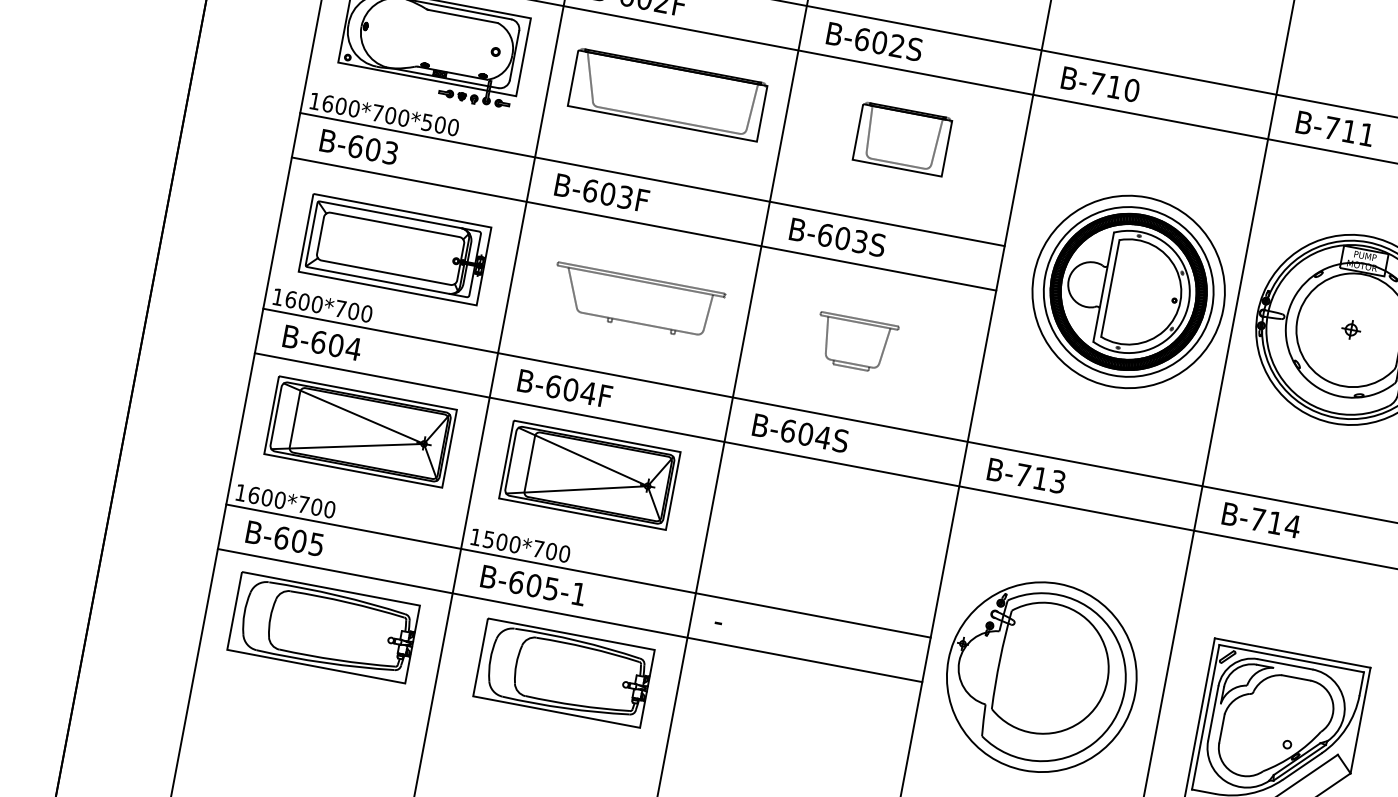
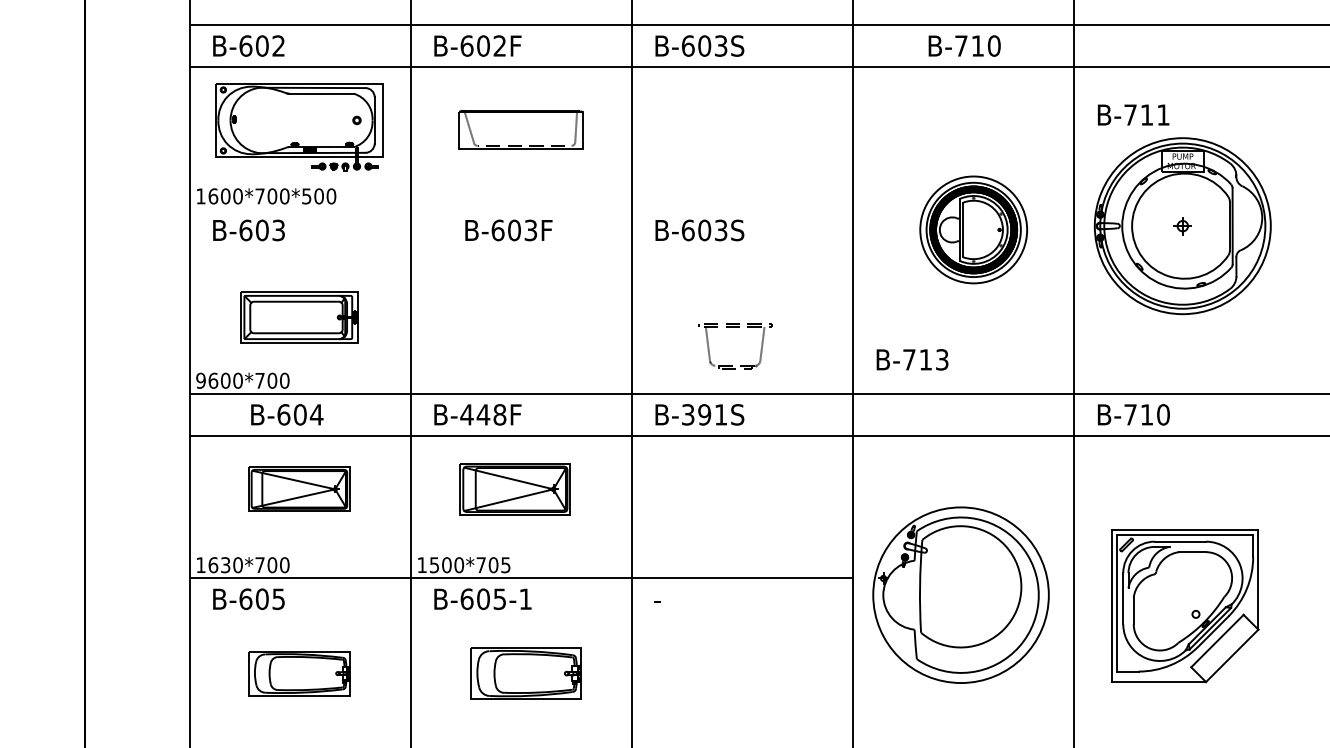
text: (897, 45) -> (721, 45), B-602S -> B-603S
text: (1100, 83) -> (964, 45), moved
part: (667, 94) -> (520, 129), size x0.7
text: (1335, 128) -> (1133, 114), moved
part: (902, 138) -> (741, 129), removed
line: (652, 179) -> (521, 209), removed
text: (601, 193) -> (508, 230), moved
line: (644, 224) -> (521, 251), removed
part: (395, 249) -> (299, 317), size x0.7
part: (1128, 291) -> (973, 229), size x0.6
text: (277, 296) -> (200, 380), 1600*700 -> 9600*700
part: (633, 322) -> (528, 342), removed
part: (859, 323) -> (735, 327), moved
text: (322, 342) -> (287, 414), moved
text: (571, 389) -> (483, 414), B-604F -> B-448F
part: (360, 432) -> (299, 489), size x0.6
text: (805, 433) -> (704, 414), B-604S -> B-391S
part: (590, 475) -> (515, 489), size x0.7
text: (1026, 475) -> (912, 359), moved
text: (266, 498) -> (225, 565), 1600*700 -> 1630*700
text: (1292, 525) -> (1163, 414), B-714 -> B-710
text: (564, 554) -> (505, 565), 1500*700 -> 1500*705
line: (570, 615) -> (521, 620), removed
part: (323, 627) -> (299, 673), size x0.6
part: (563, 672) -> (525, 673), size x0.7

